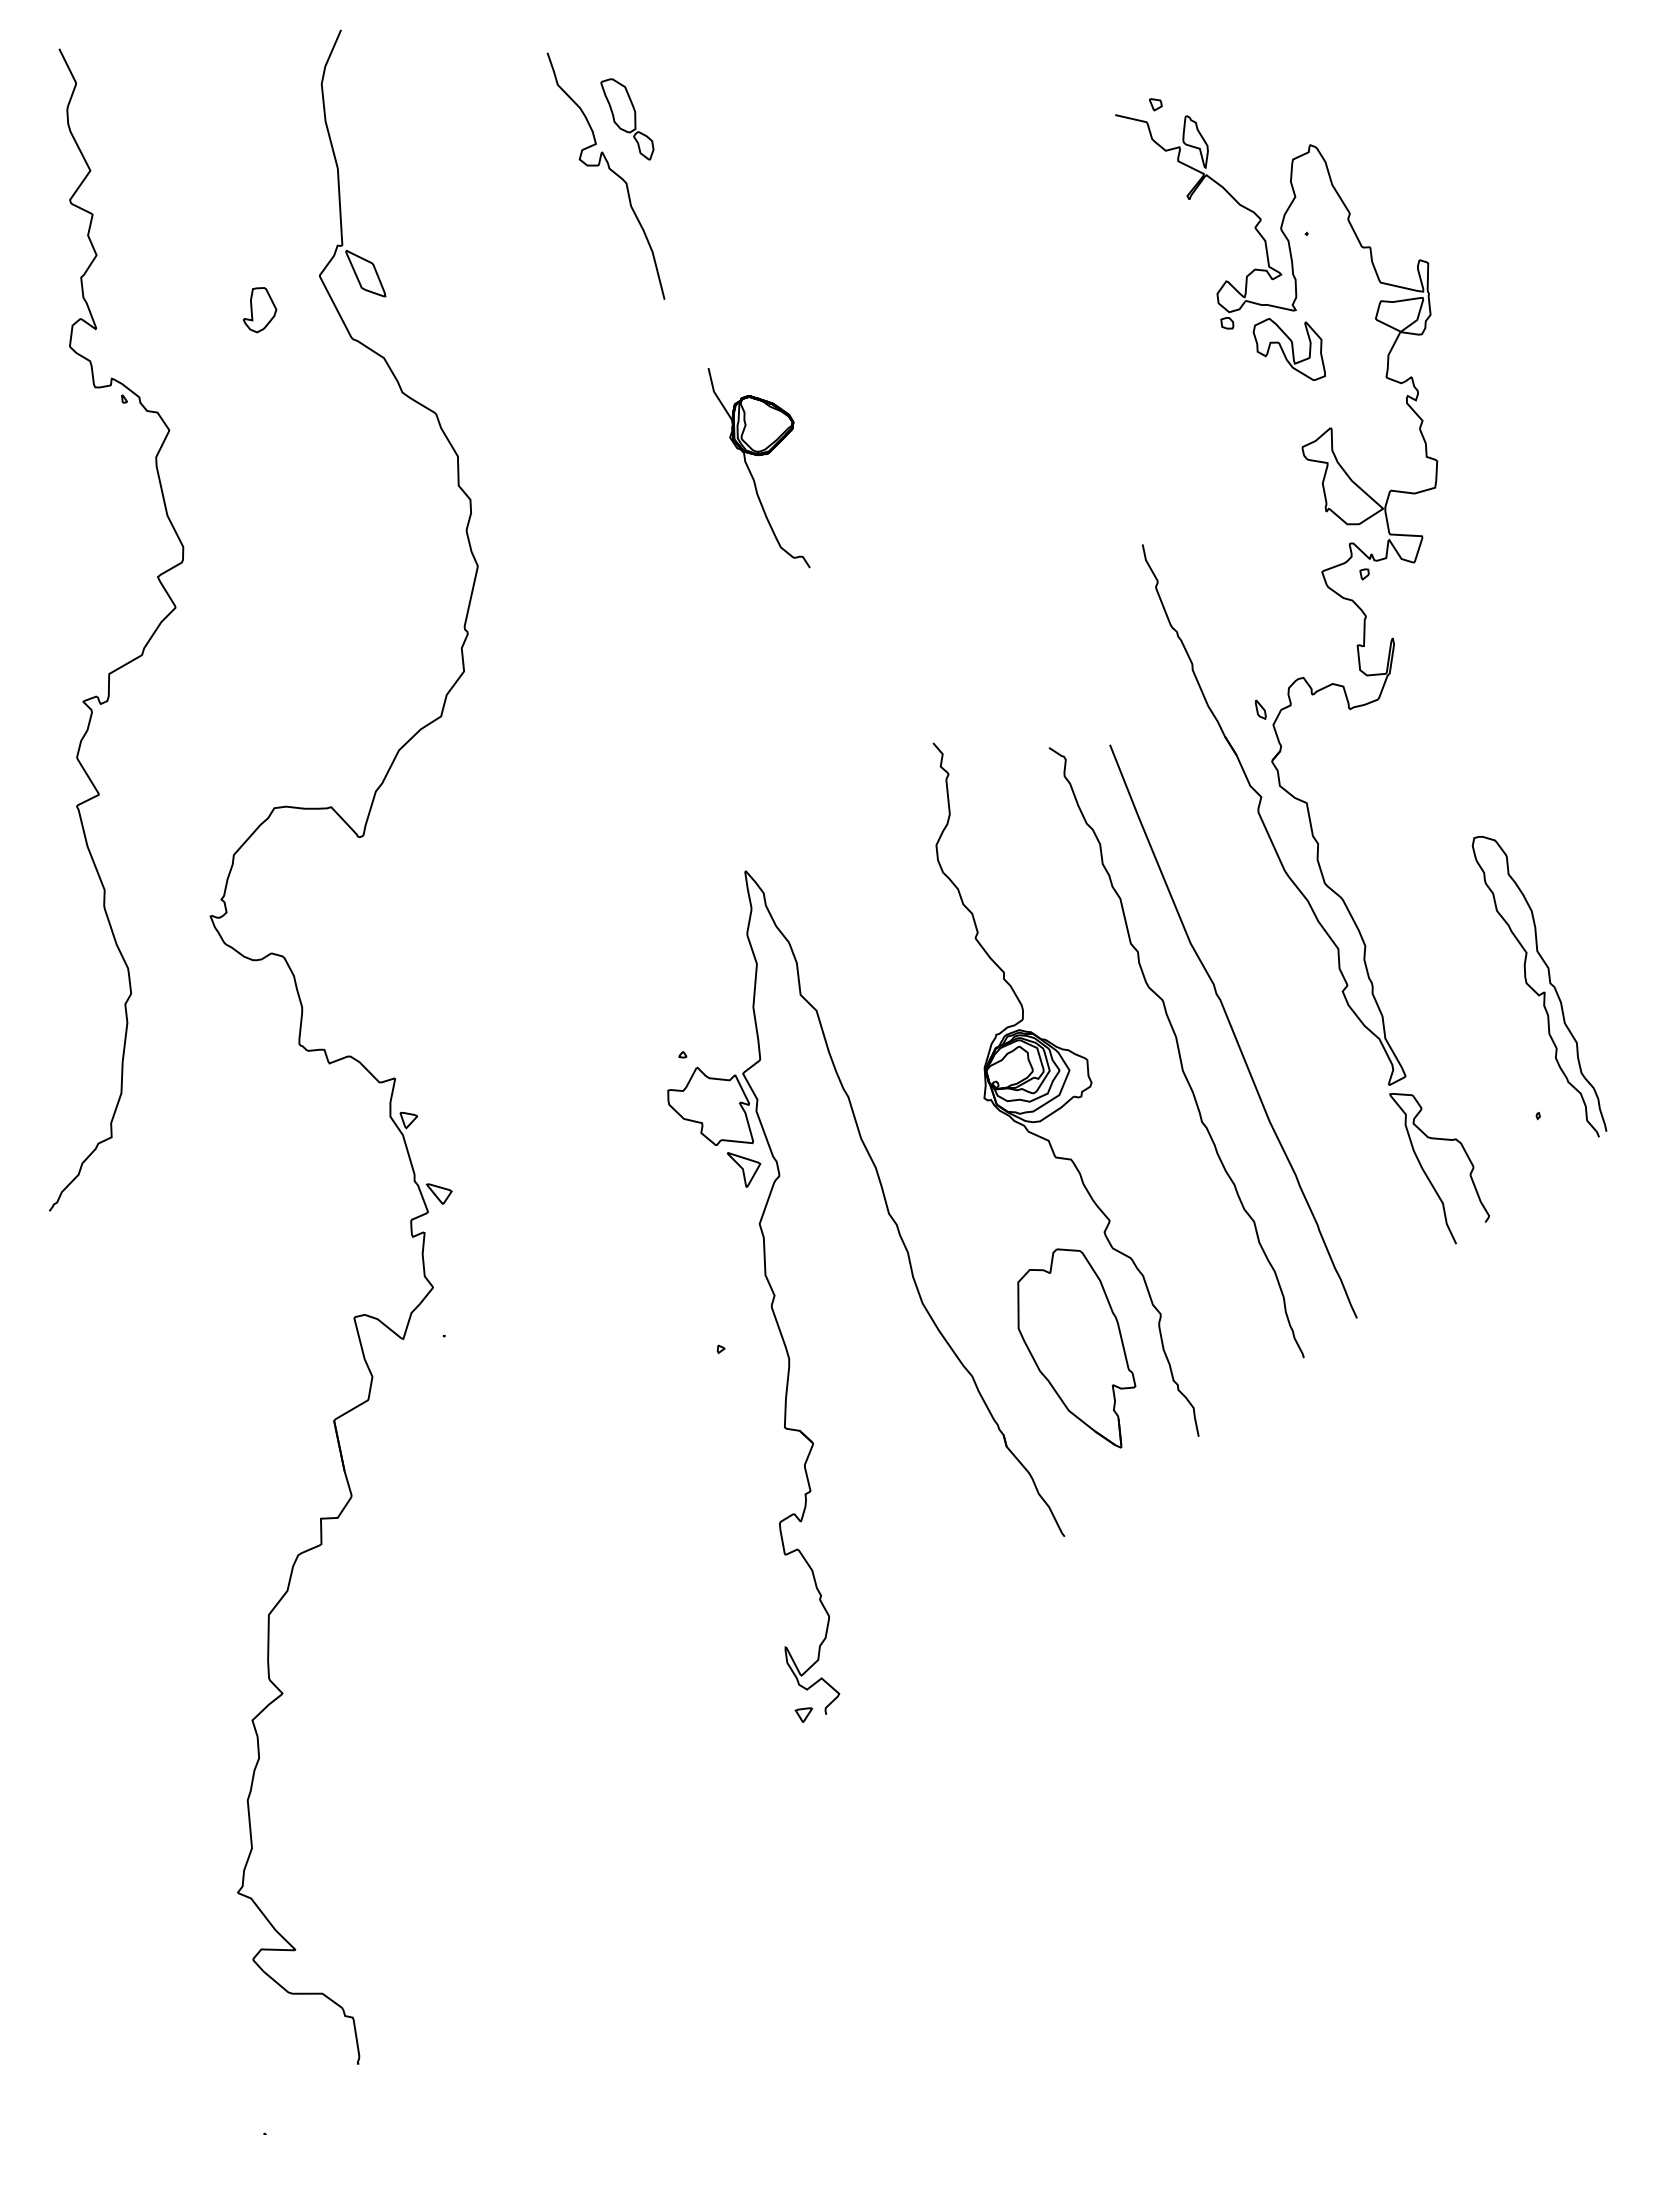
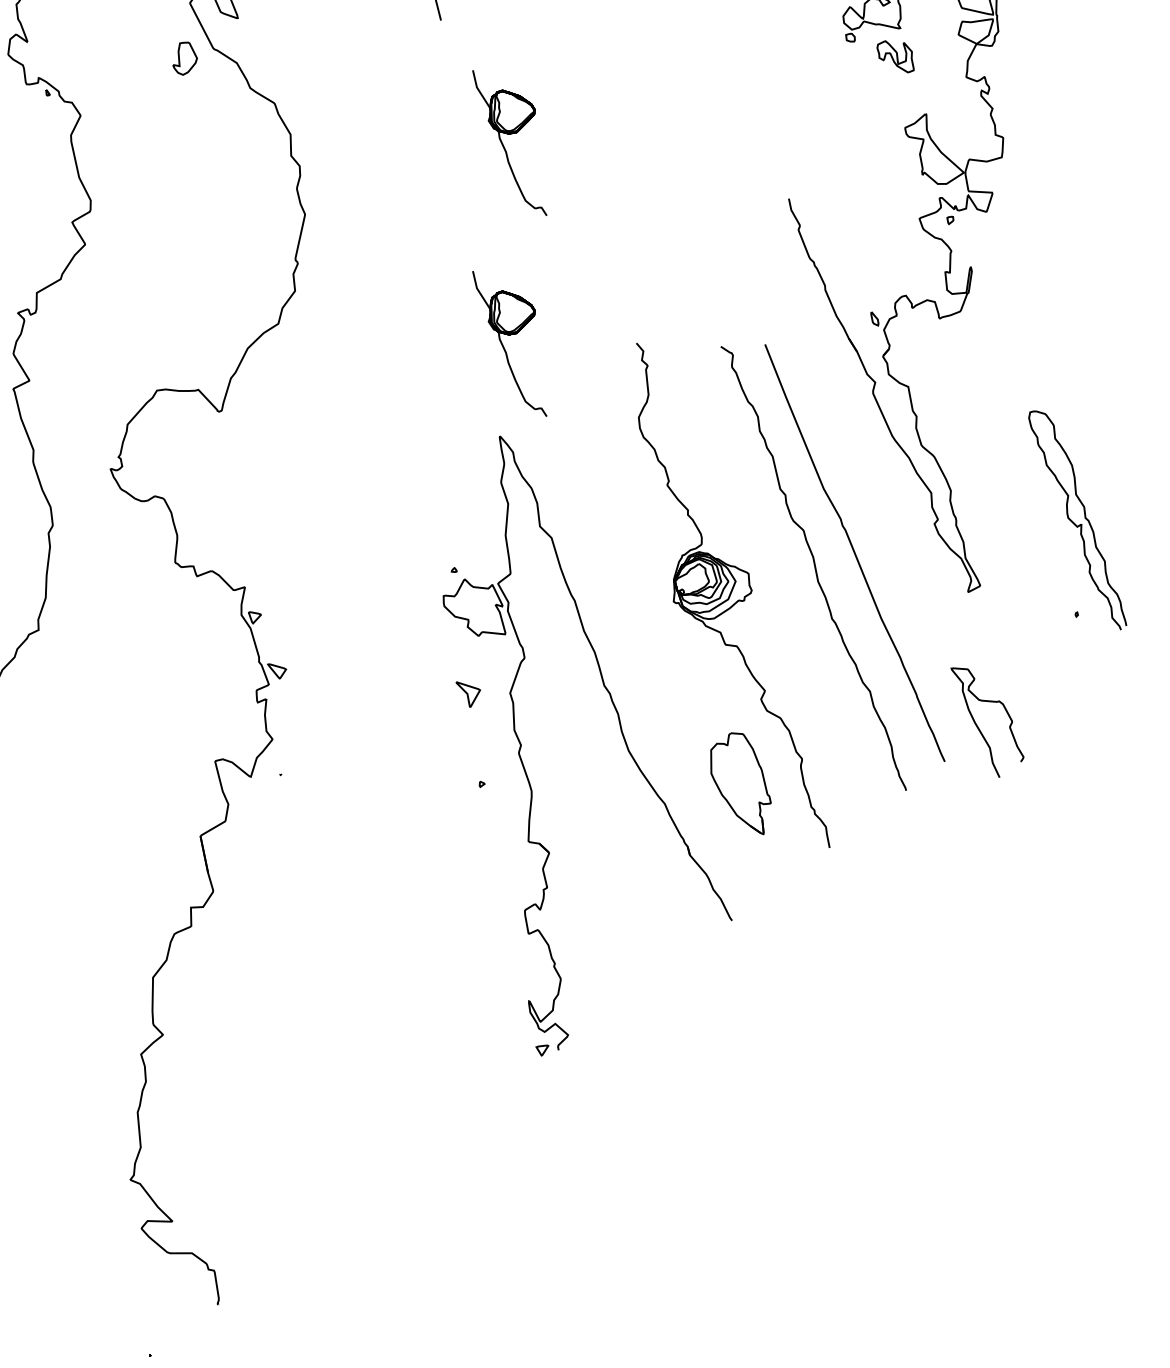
part: (260, 310) -> (185, 58), moved
part: (1288, 349) -> (895, 56), size x0.7
part: (751, 748) -> (504, 347), added
part: (743, 1169) -> (467, 694), moved
part: (1428, 1176) -> (979, 728), moved
part: (1076, 1348) -> (740, 783), size x0.7

